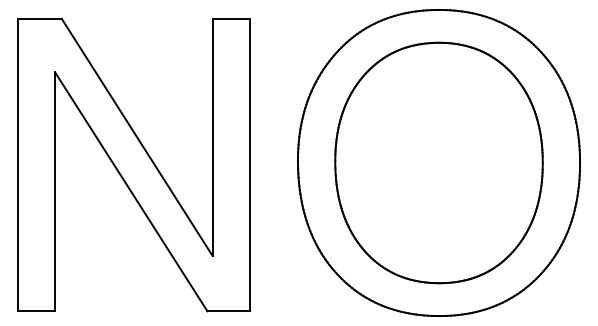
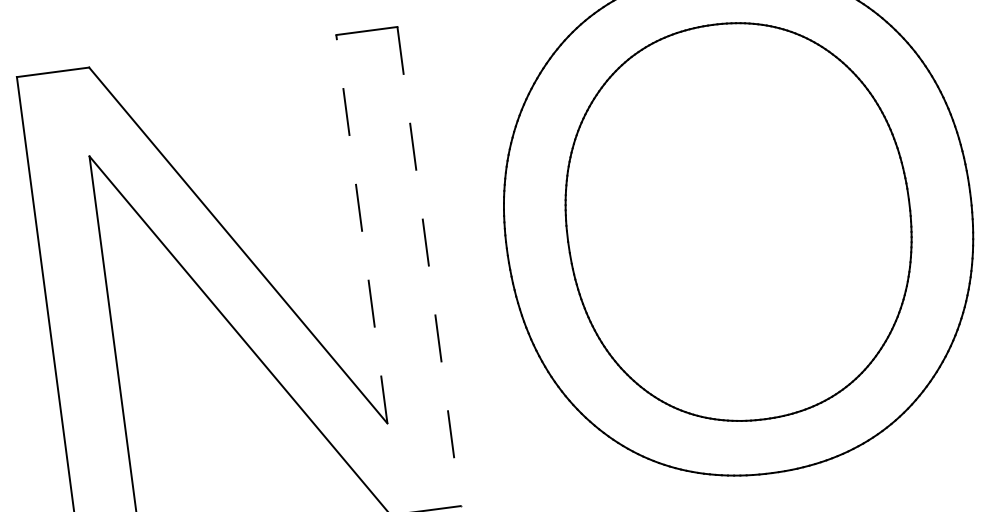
line: (212, 137) -> (361, 229), solid -> dashed
line: (249, 165) -> (428, 267), solid -> dashed

